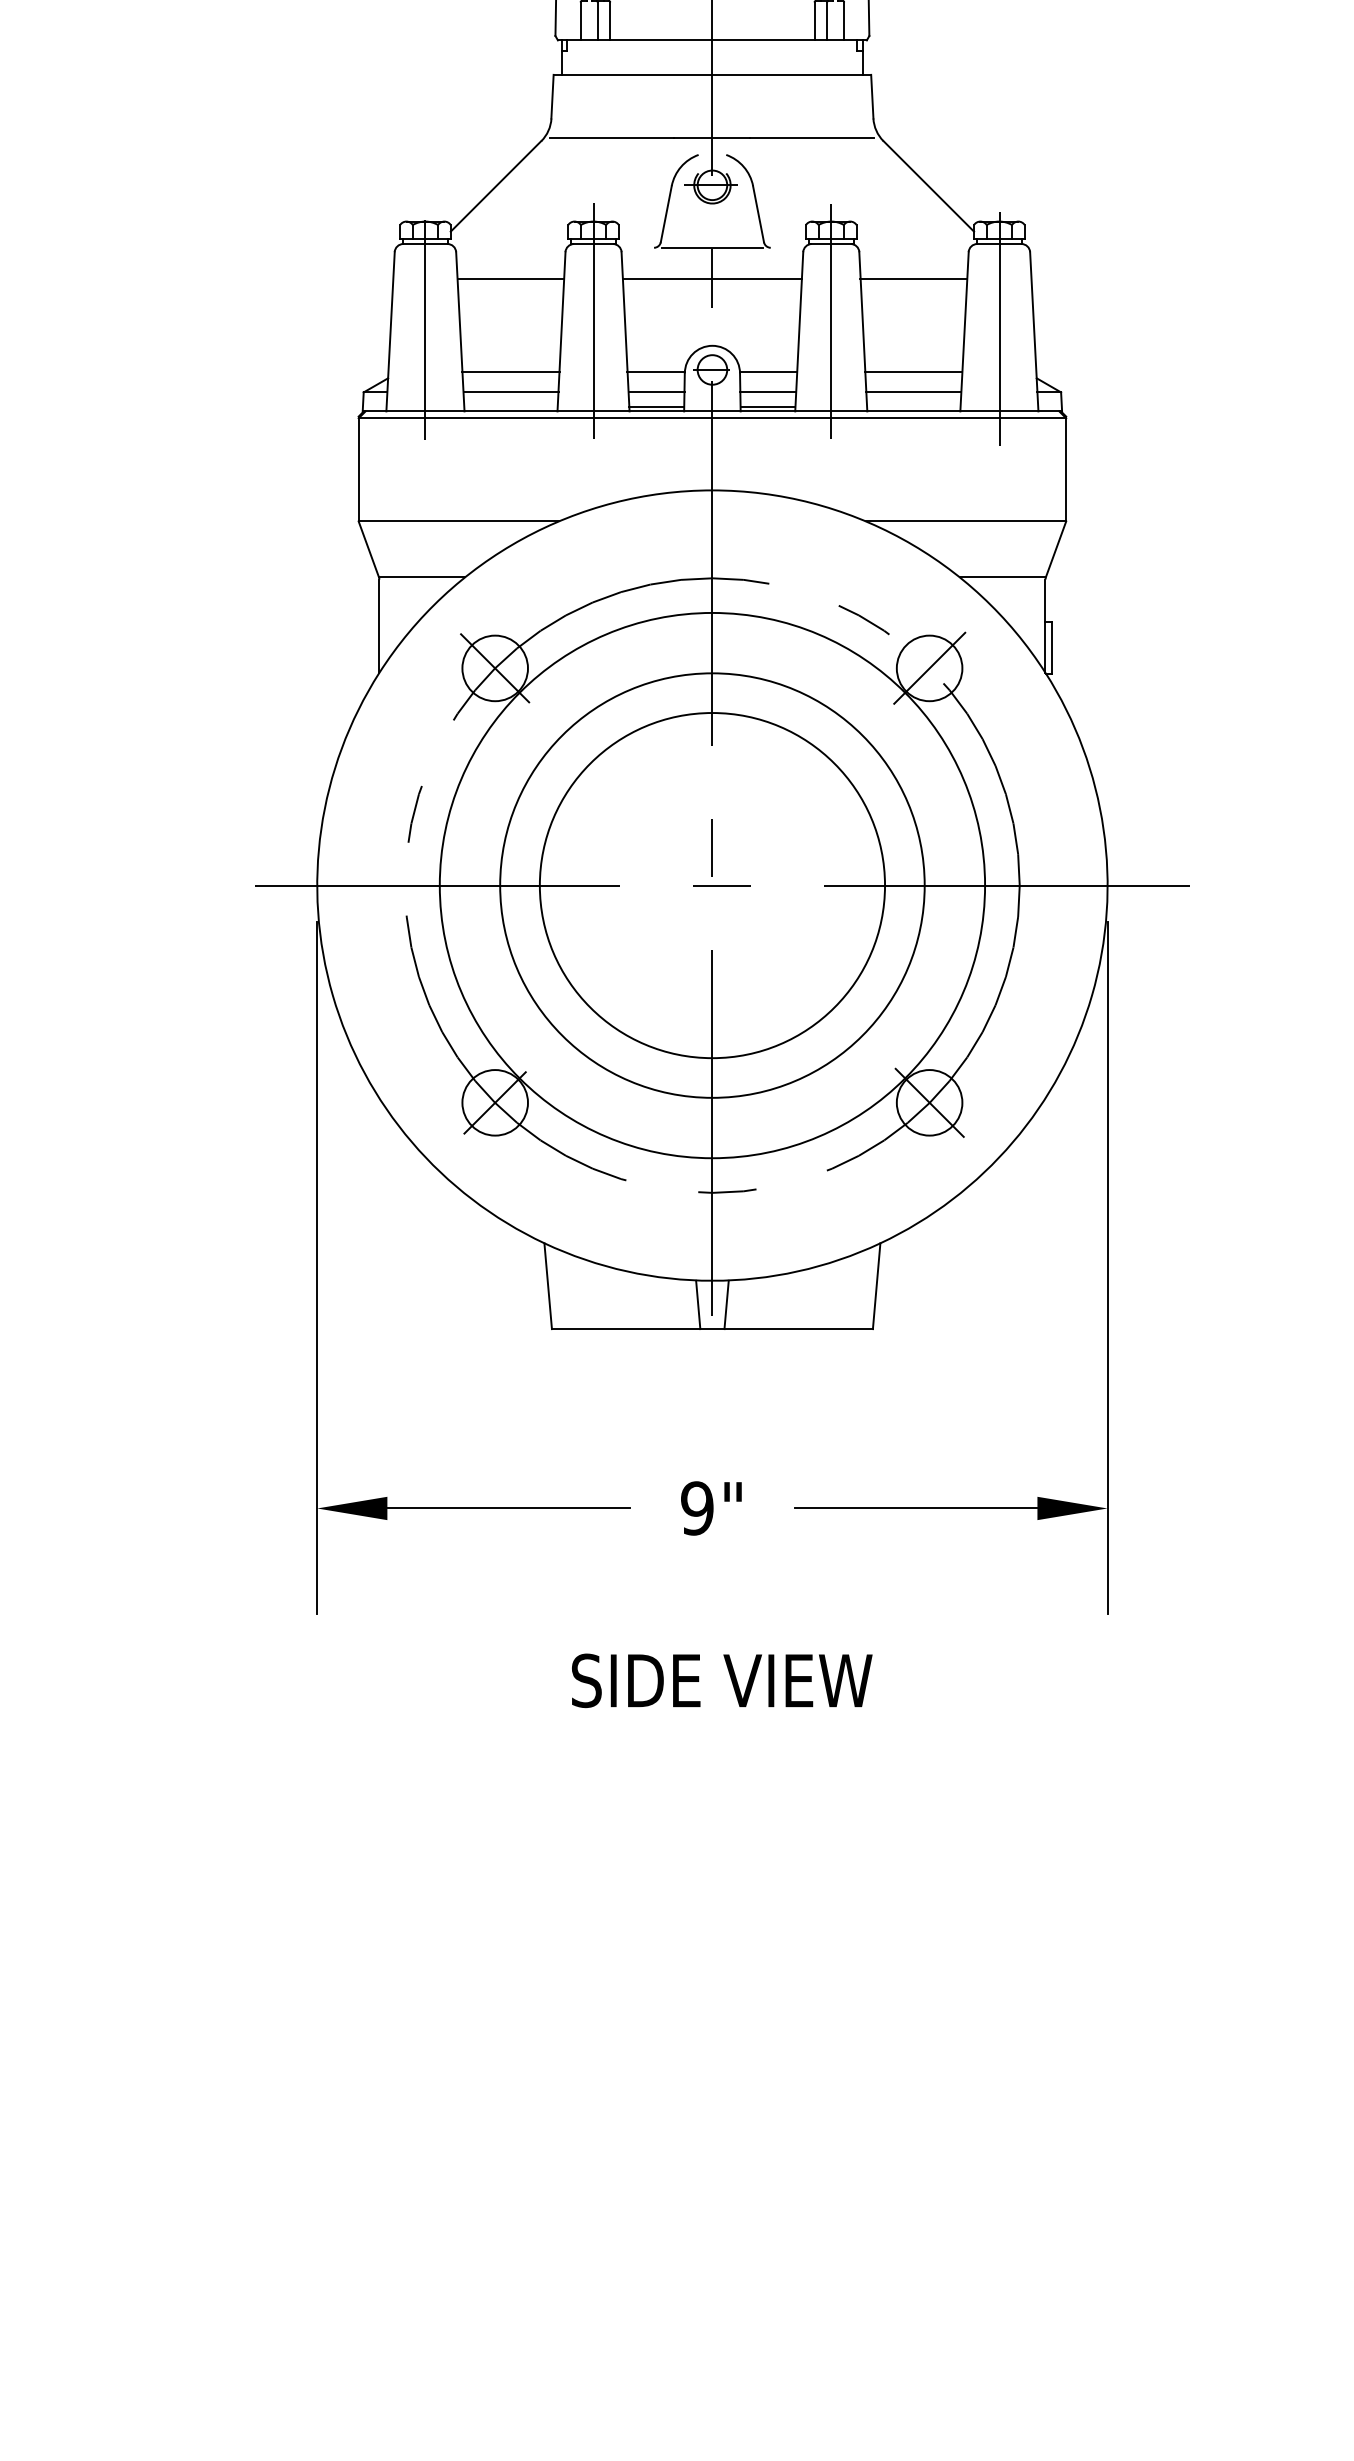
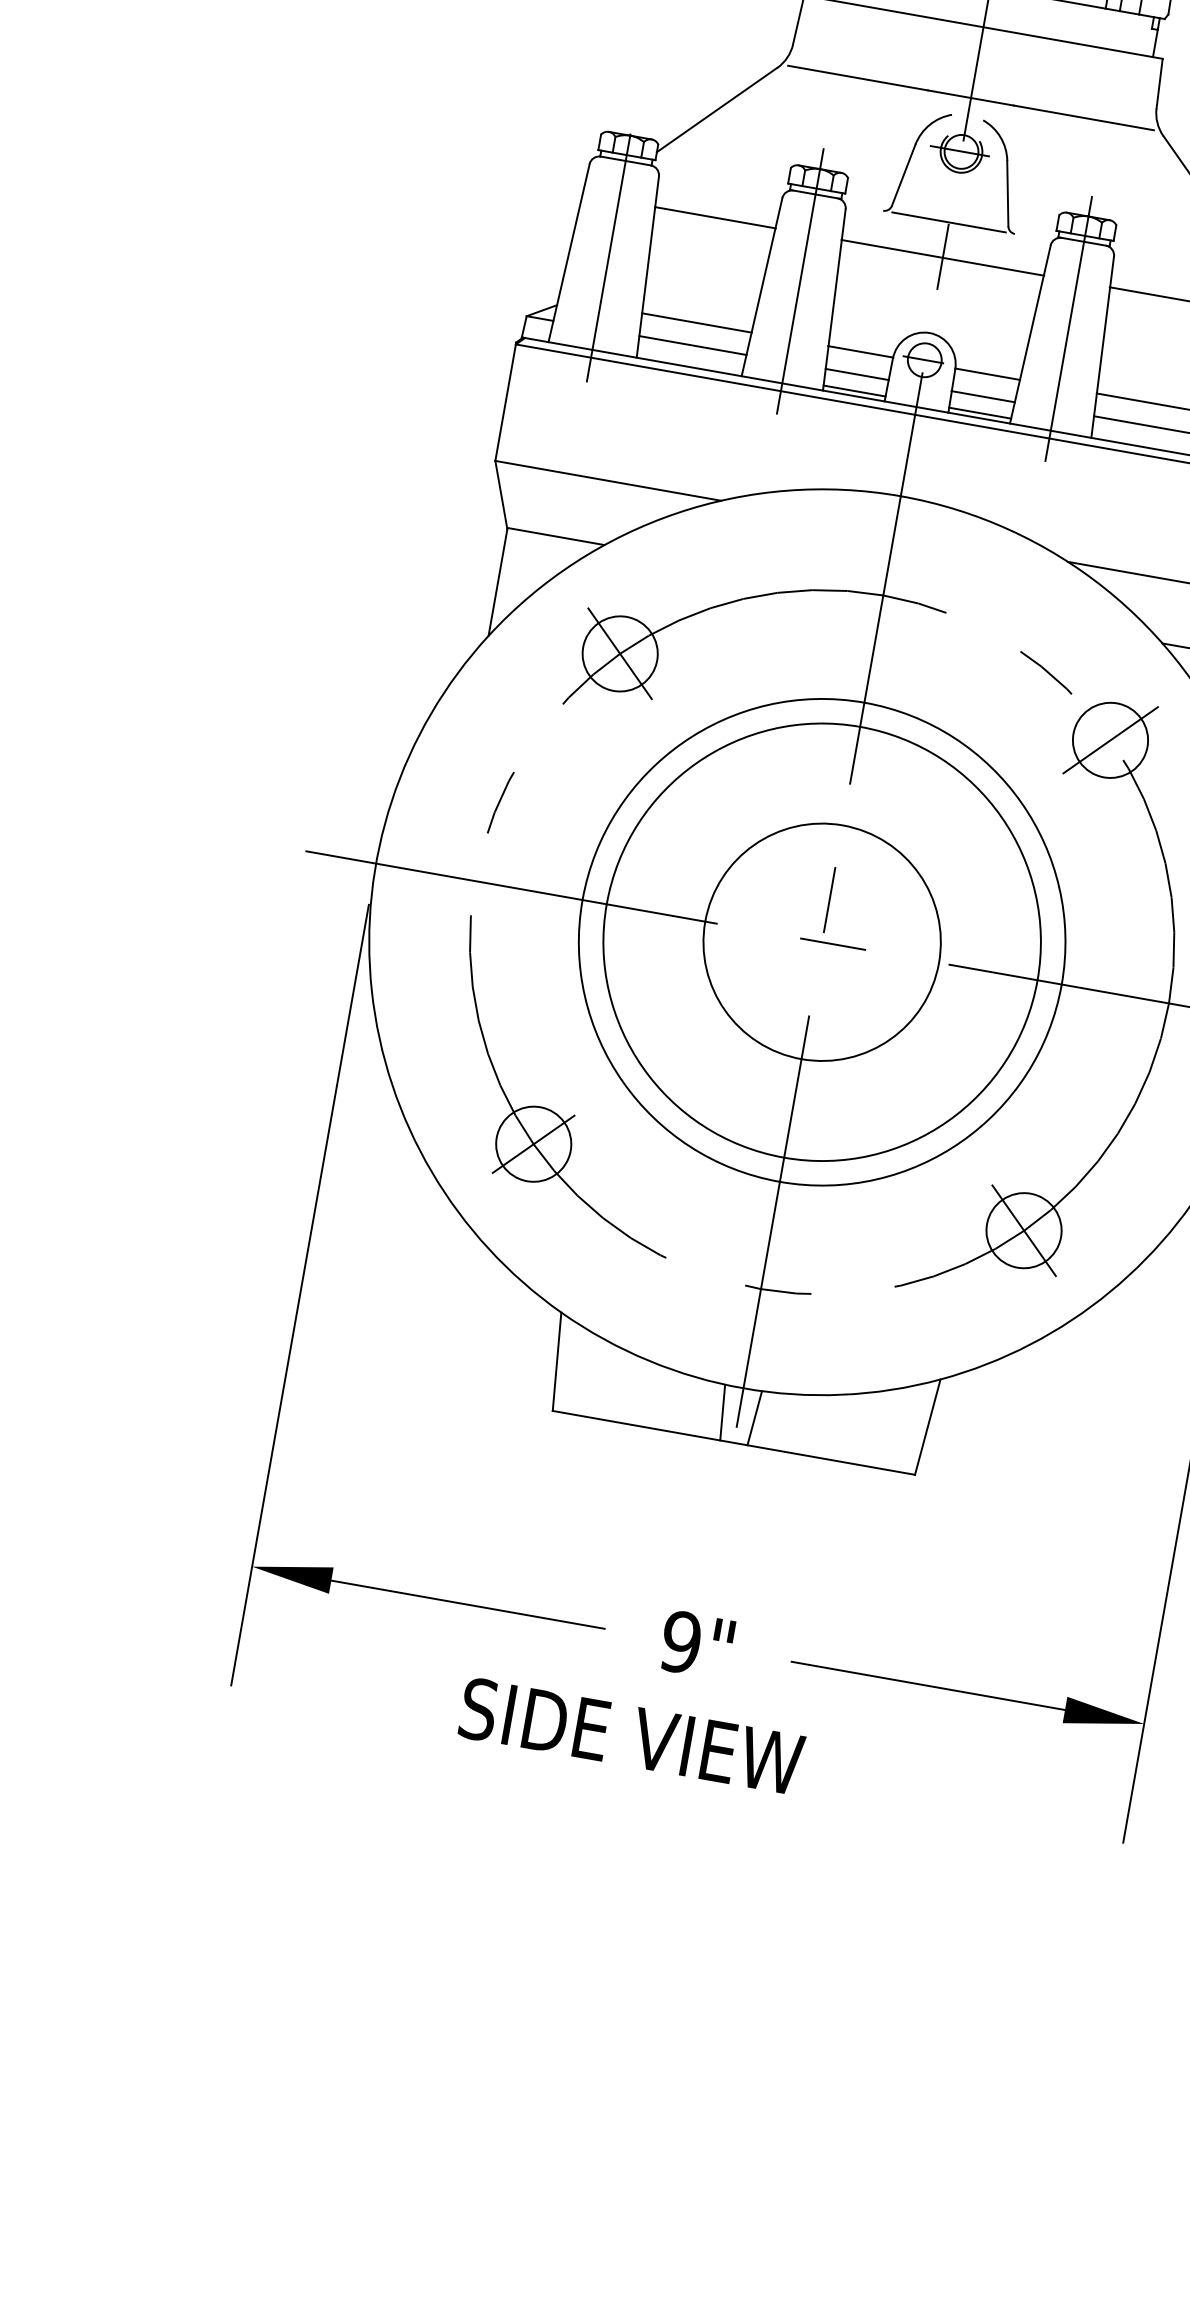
circle: (712, 885) -> (822, 942), size x0.6
circle: (712, 885) -> (822, 942), size x0.7
text: (722, 1680) -> (632, 1736), moved

